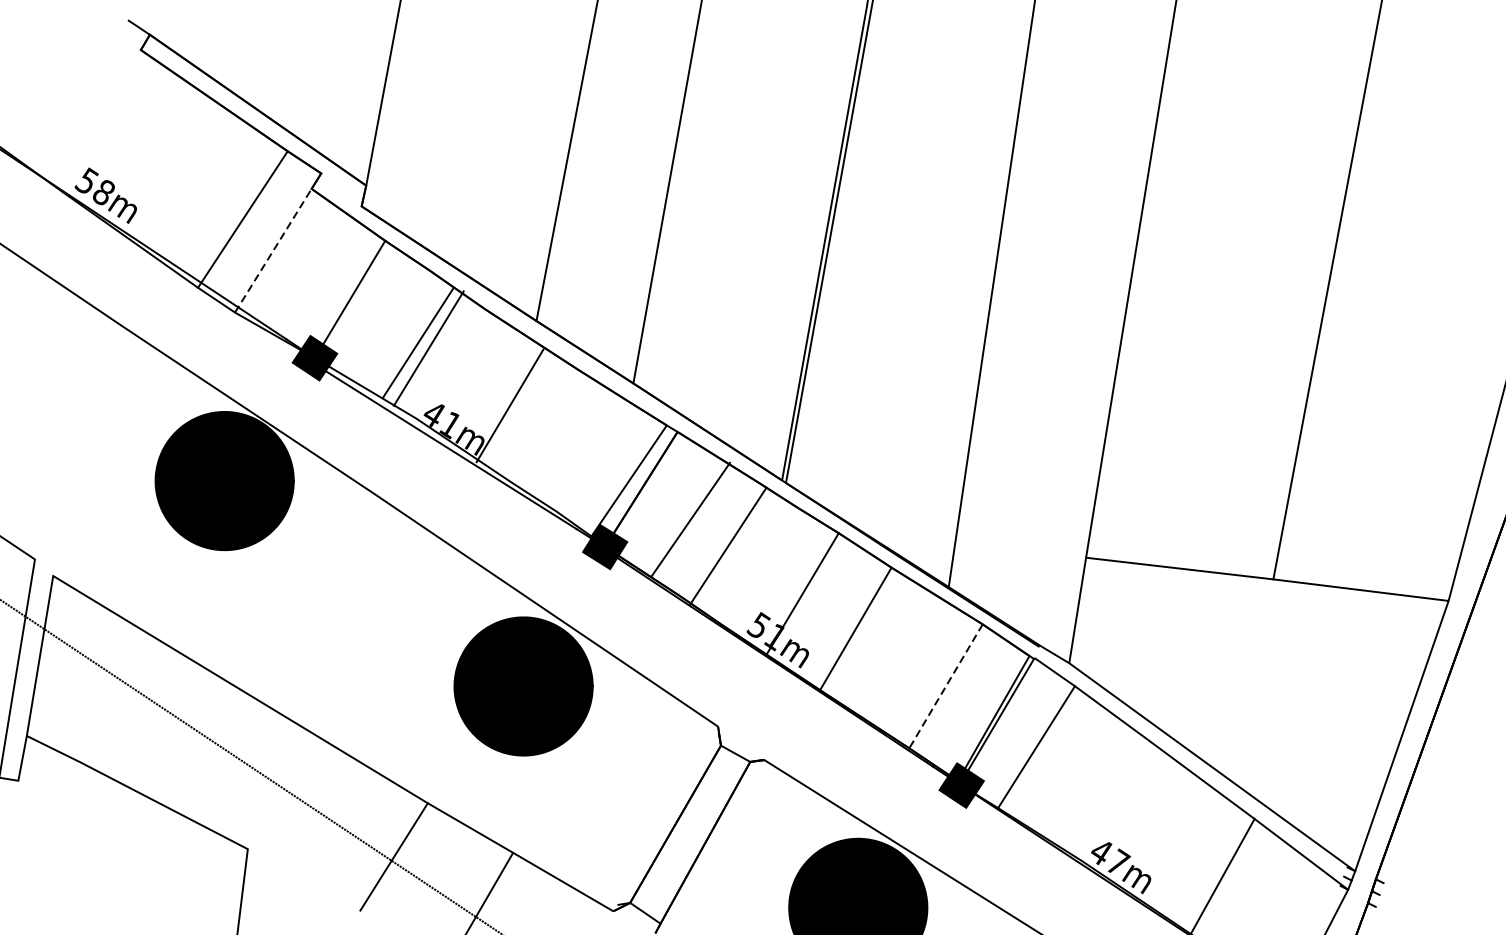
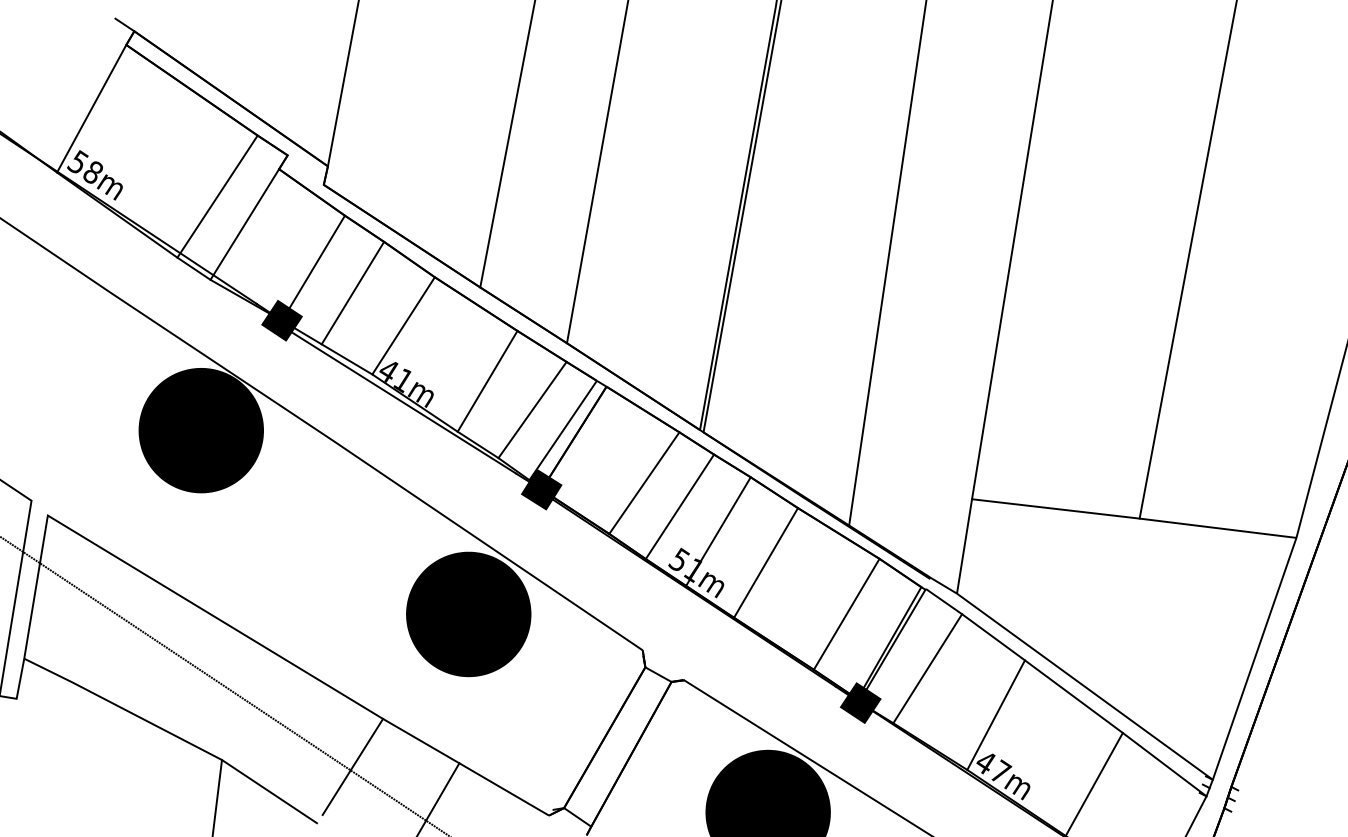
line: (101, 121) -> (91, 108), added
line: (274, 250) -> (245, 224), dashed -> solid
line: (418, 342) -> (403, 325), moved
line: (428, 347) -> (352, 292), moved
line: (509, 404) -> (487, 380), moved
line: (594, 457) -> (532, 409), added
line: (690, 518) -> (644, 482), moved
line: (727, 545) -> (679, 506), moved
line: (945, 686) -> (846, 614), dashed -> solid
line: (1112, 798) -> (995, 714), added
line: (300, 884) -> (269, 791), added

